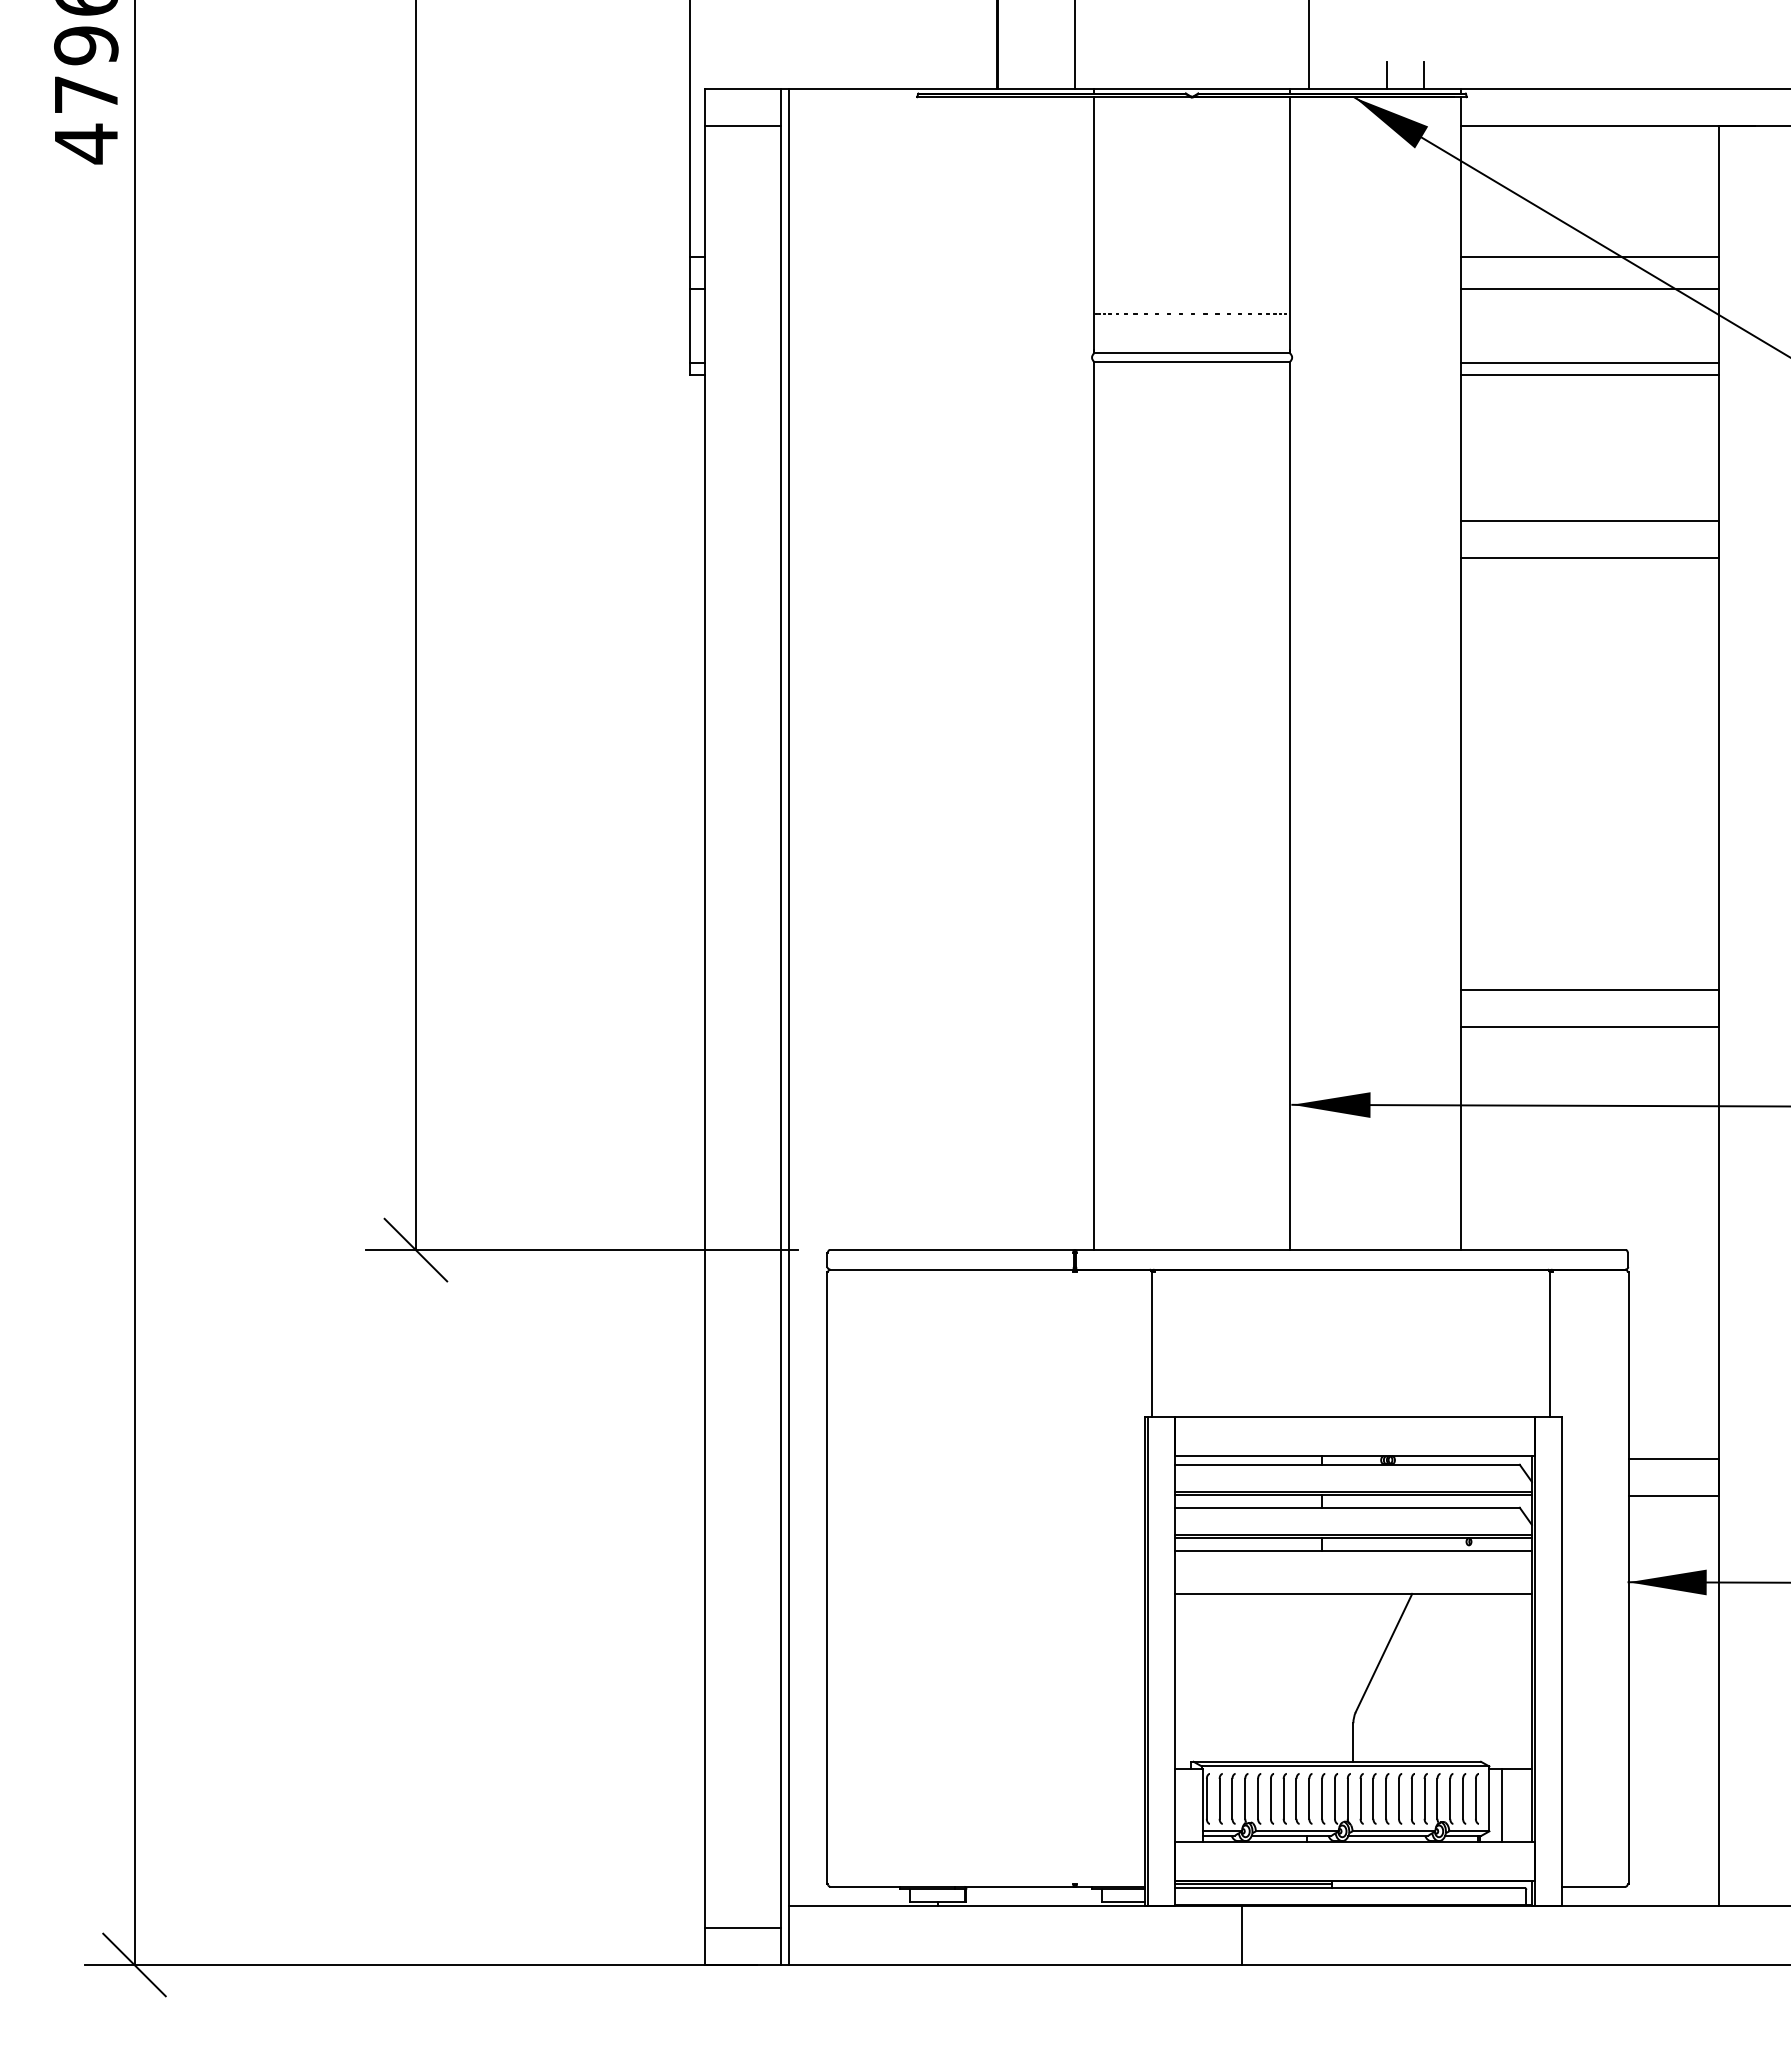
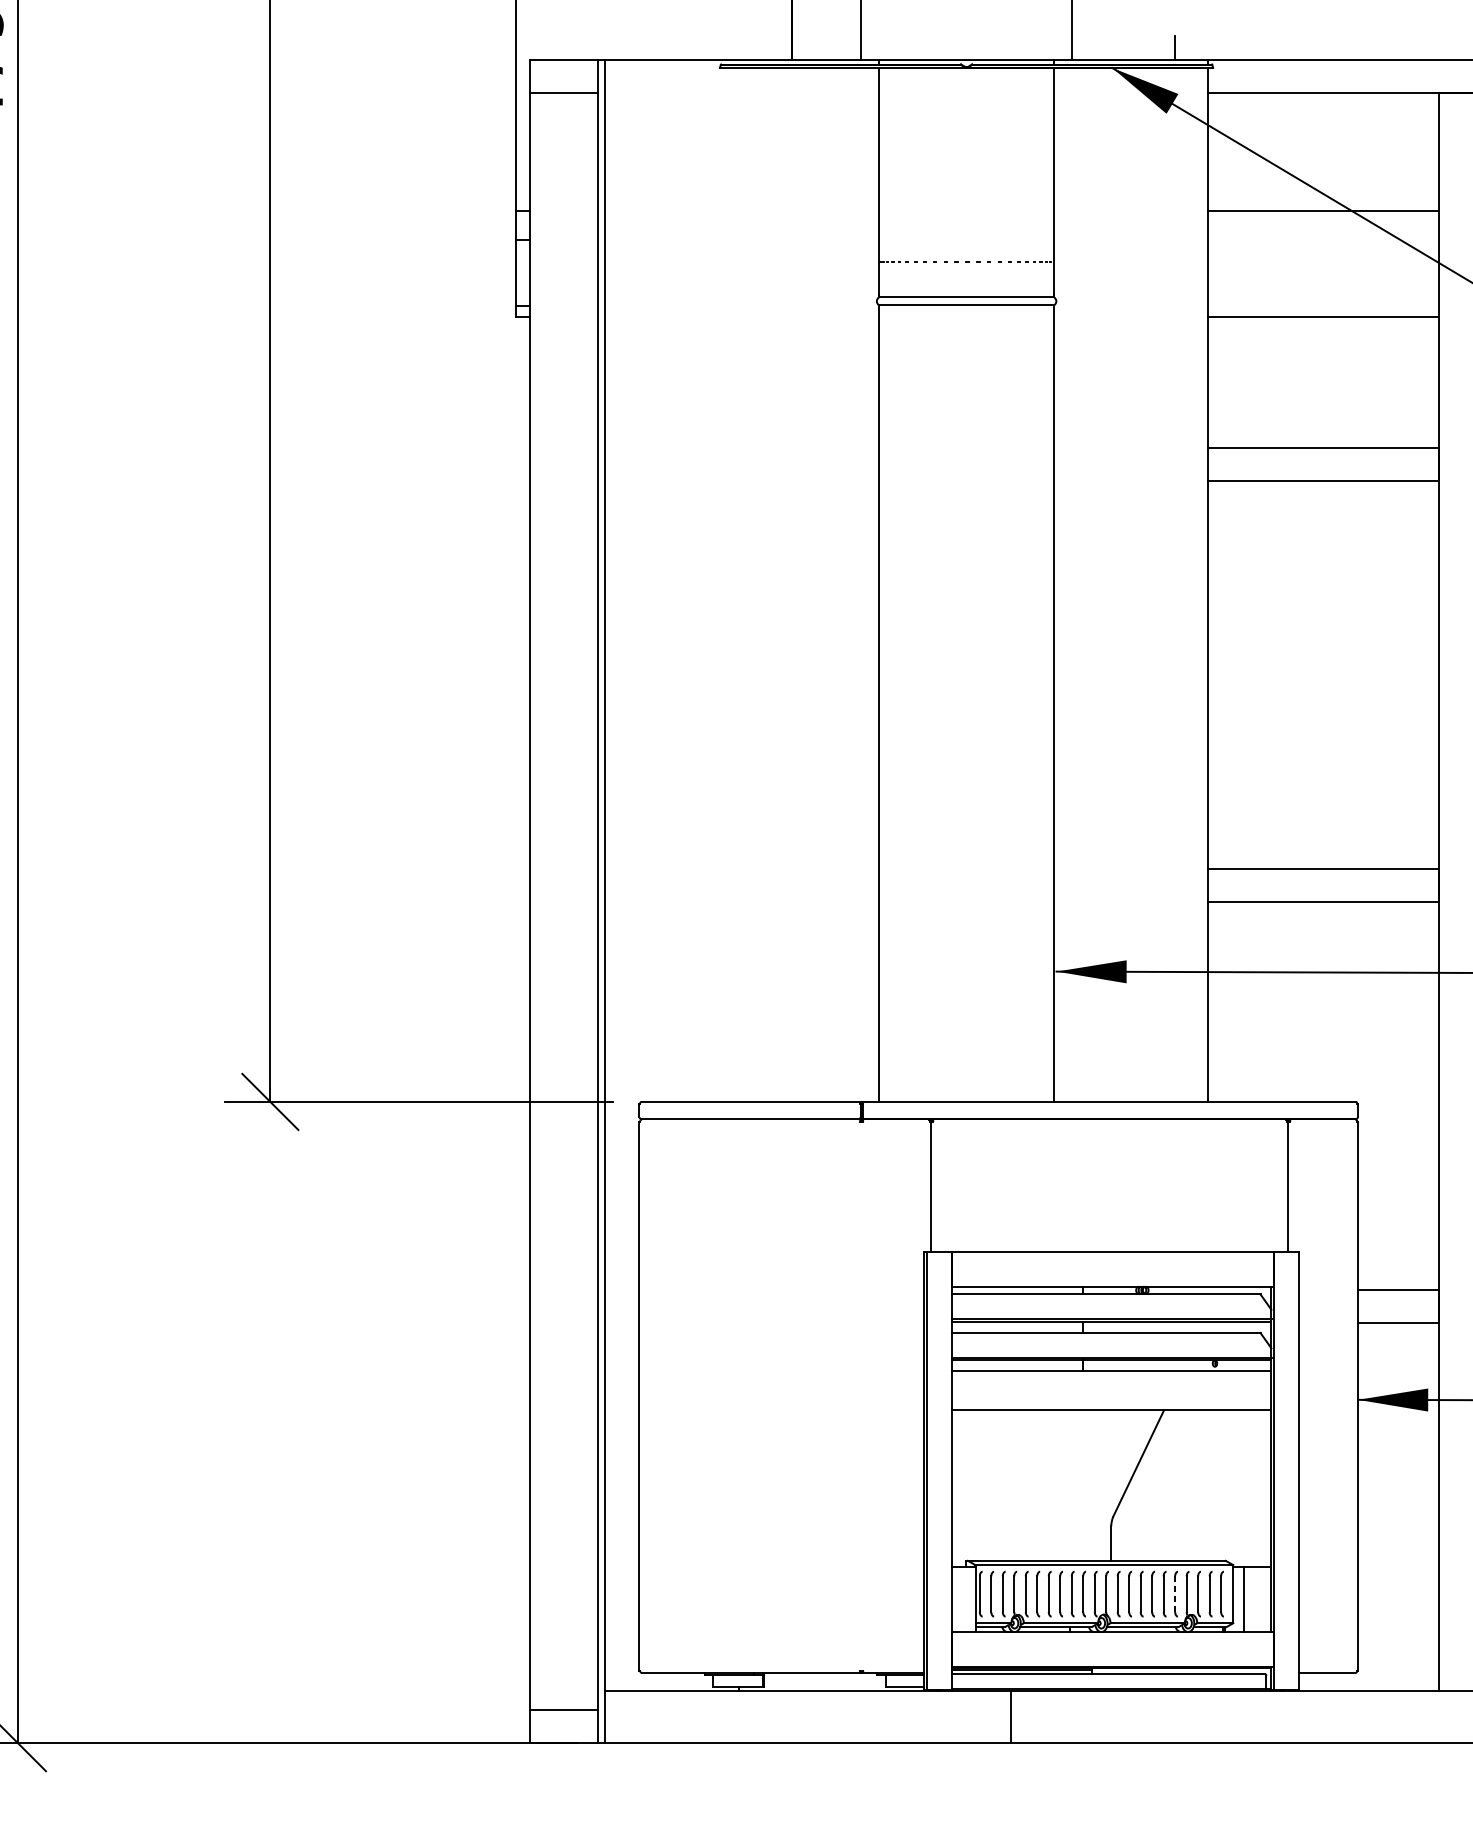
line: (1387, 75) -> (1141, 48), removed
line: (1589, 289) -> (1323, 240), removed
line: (1589, 362) -> (1323, 305), removed
line: (1424, 1798) -> (1175, 1593), solid -> dashed

